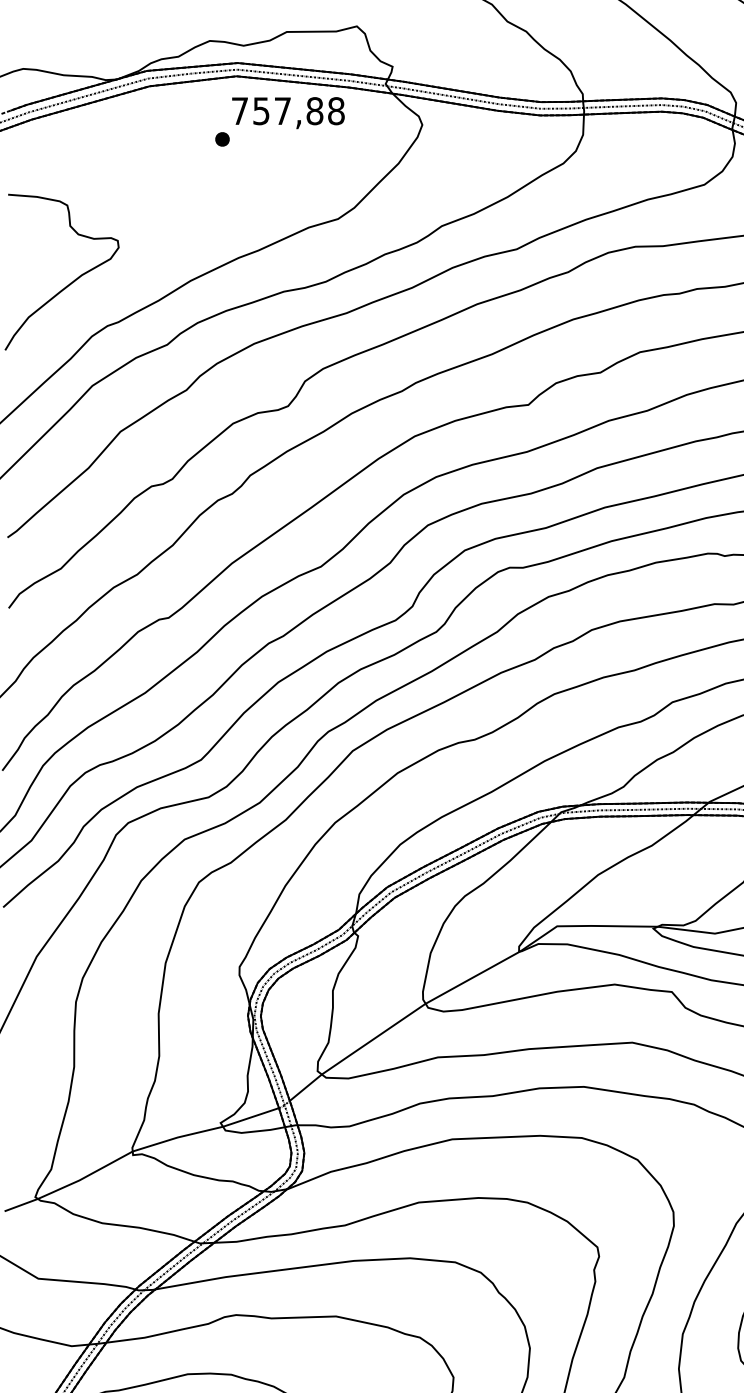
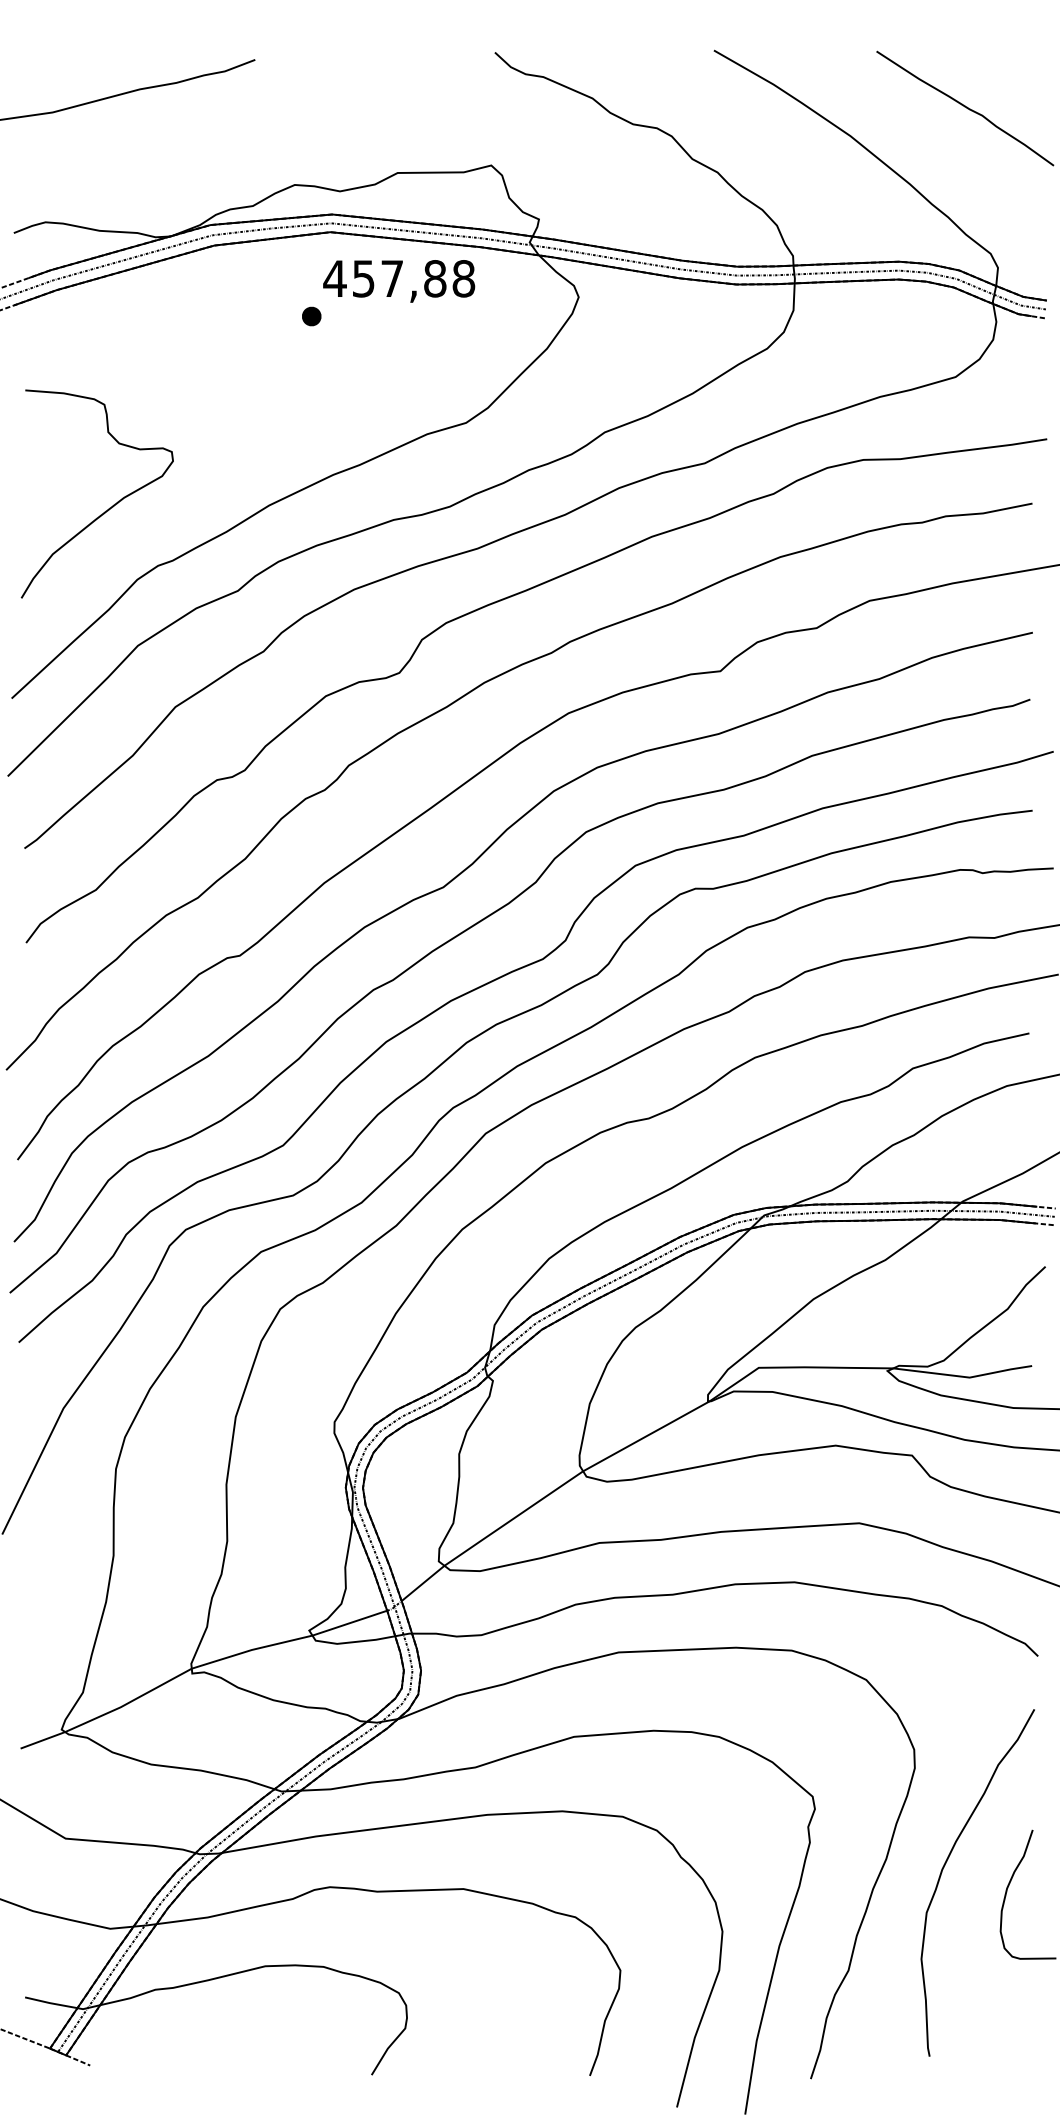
text: (239, 110) -> (334, 278), 757,88 -> 457,88

